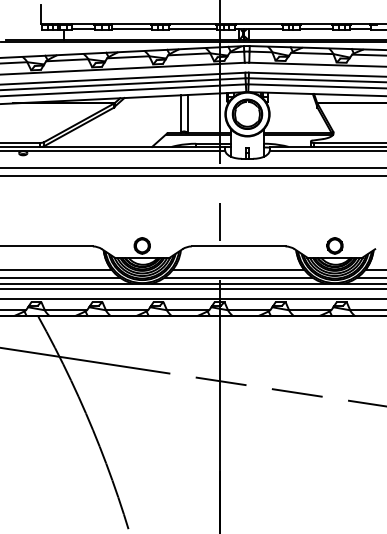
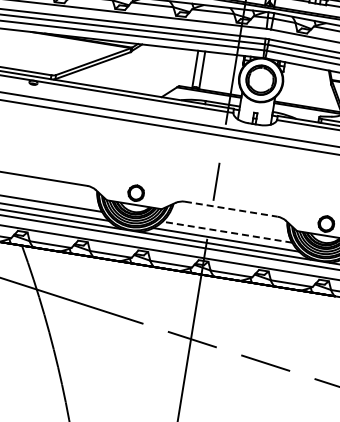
line: (238, 246) -> (231, 209), solid -> dashed
line: (238, 269) -> (227, 231), solid -> dashed

